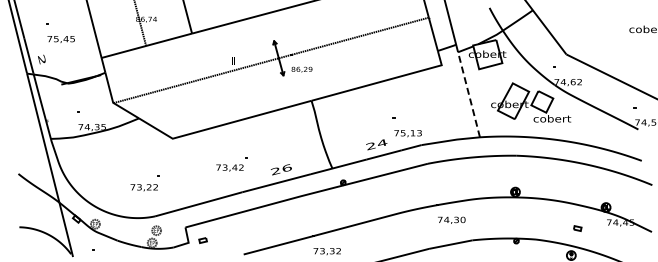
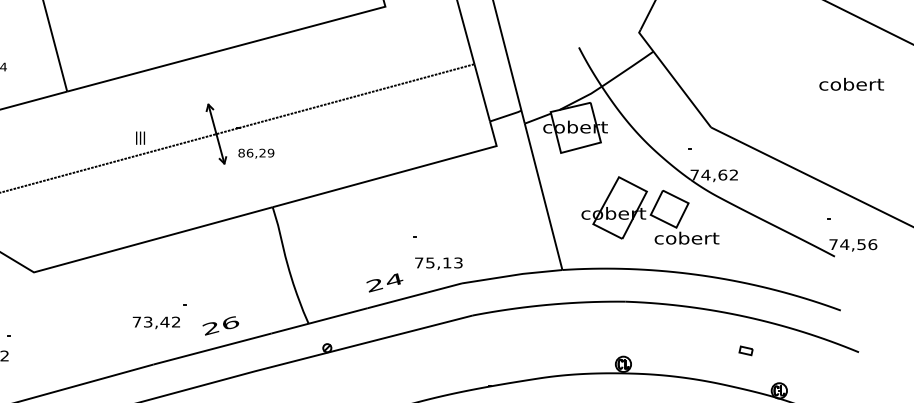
line: (469, 94) -> (544, 196), dashed -> solid
part: (231, 164) -> (159, 316), moved
part: (586, 183) -> (745, 349), added

